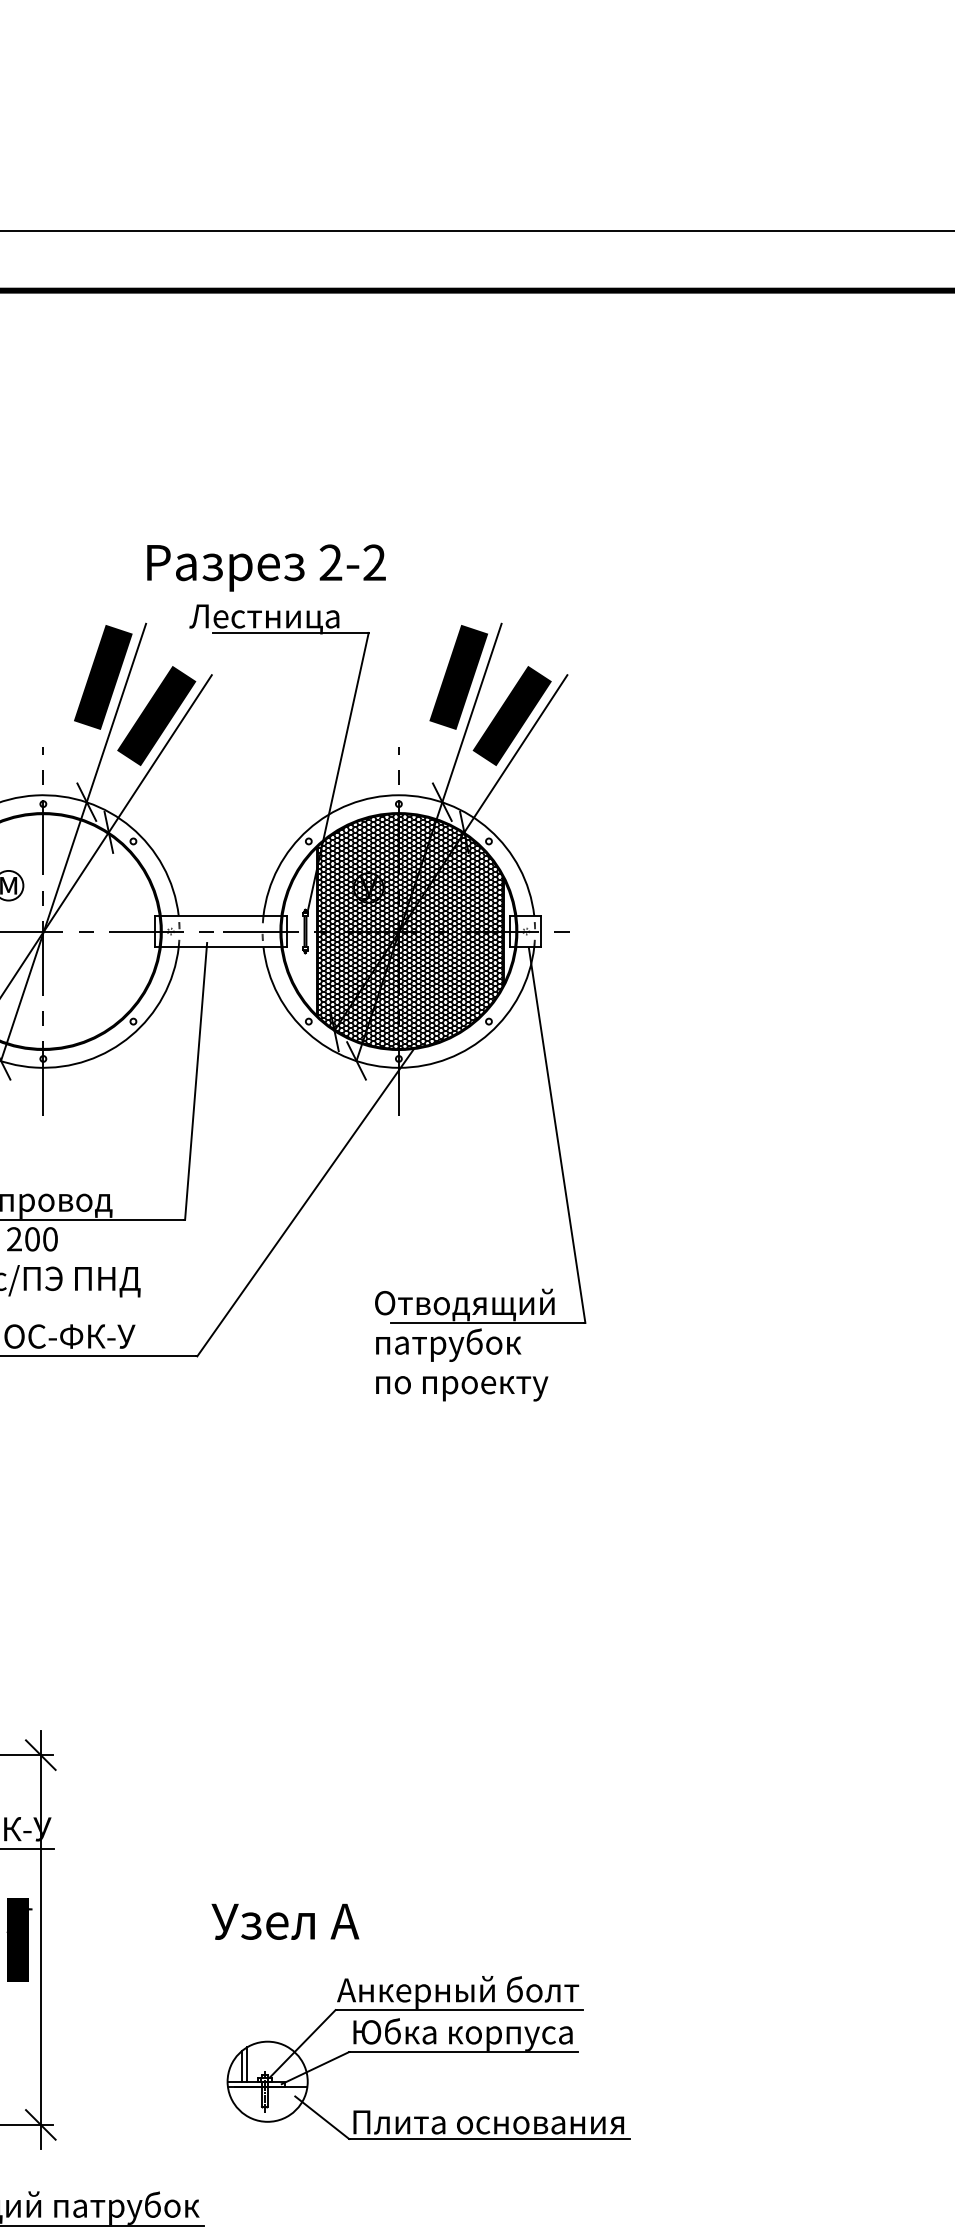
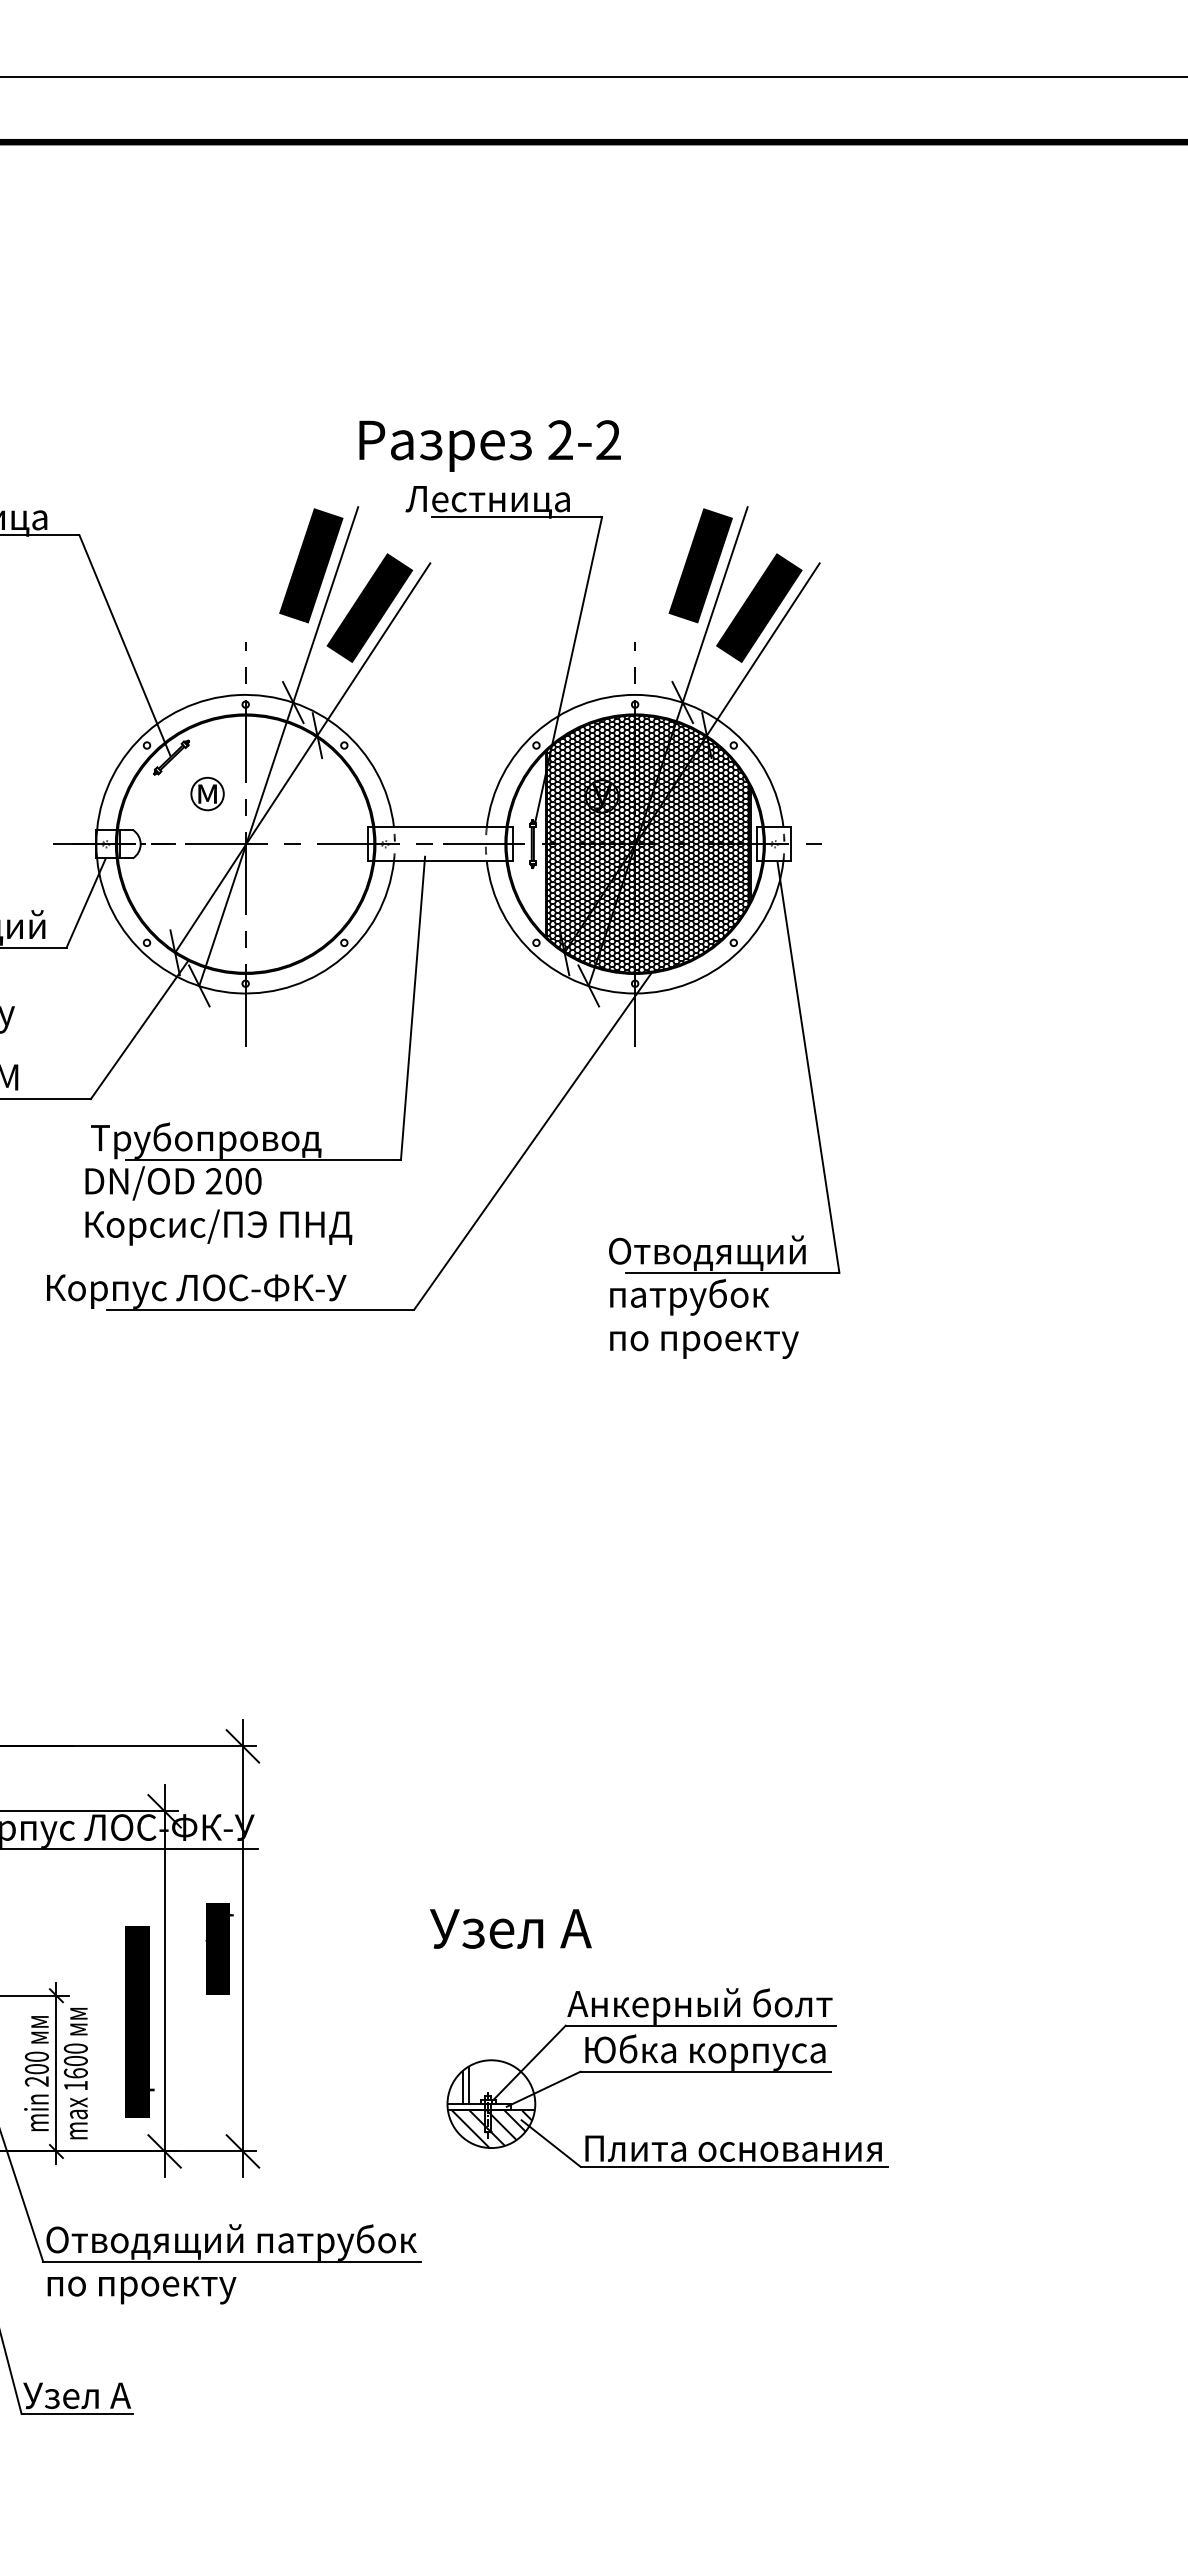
hatch: (267, 2104) -> (491, 2129), added

